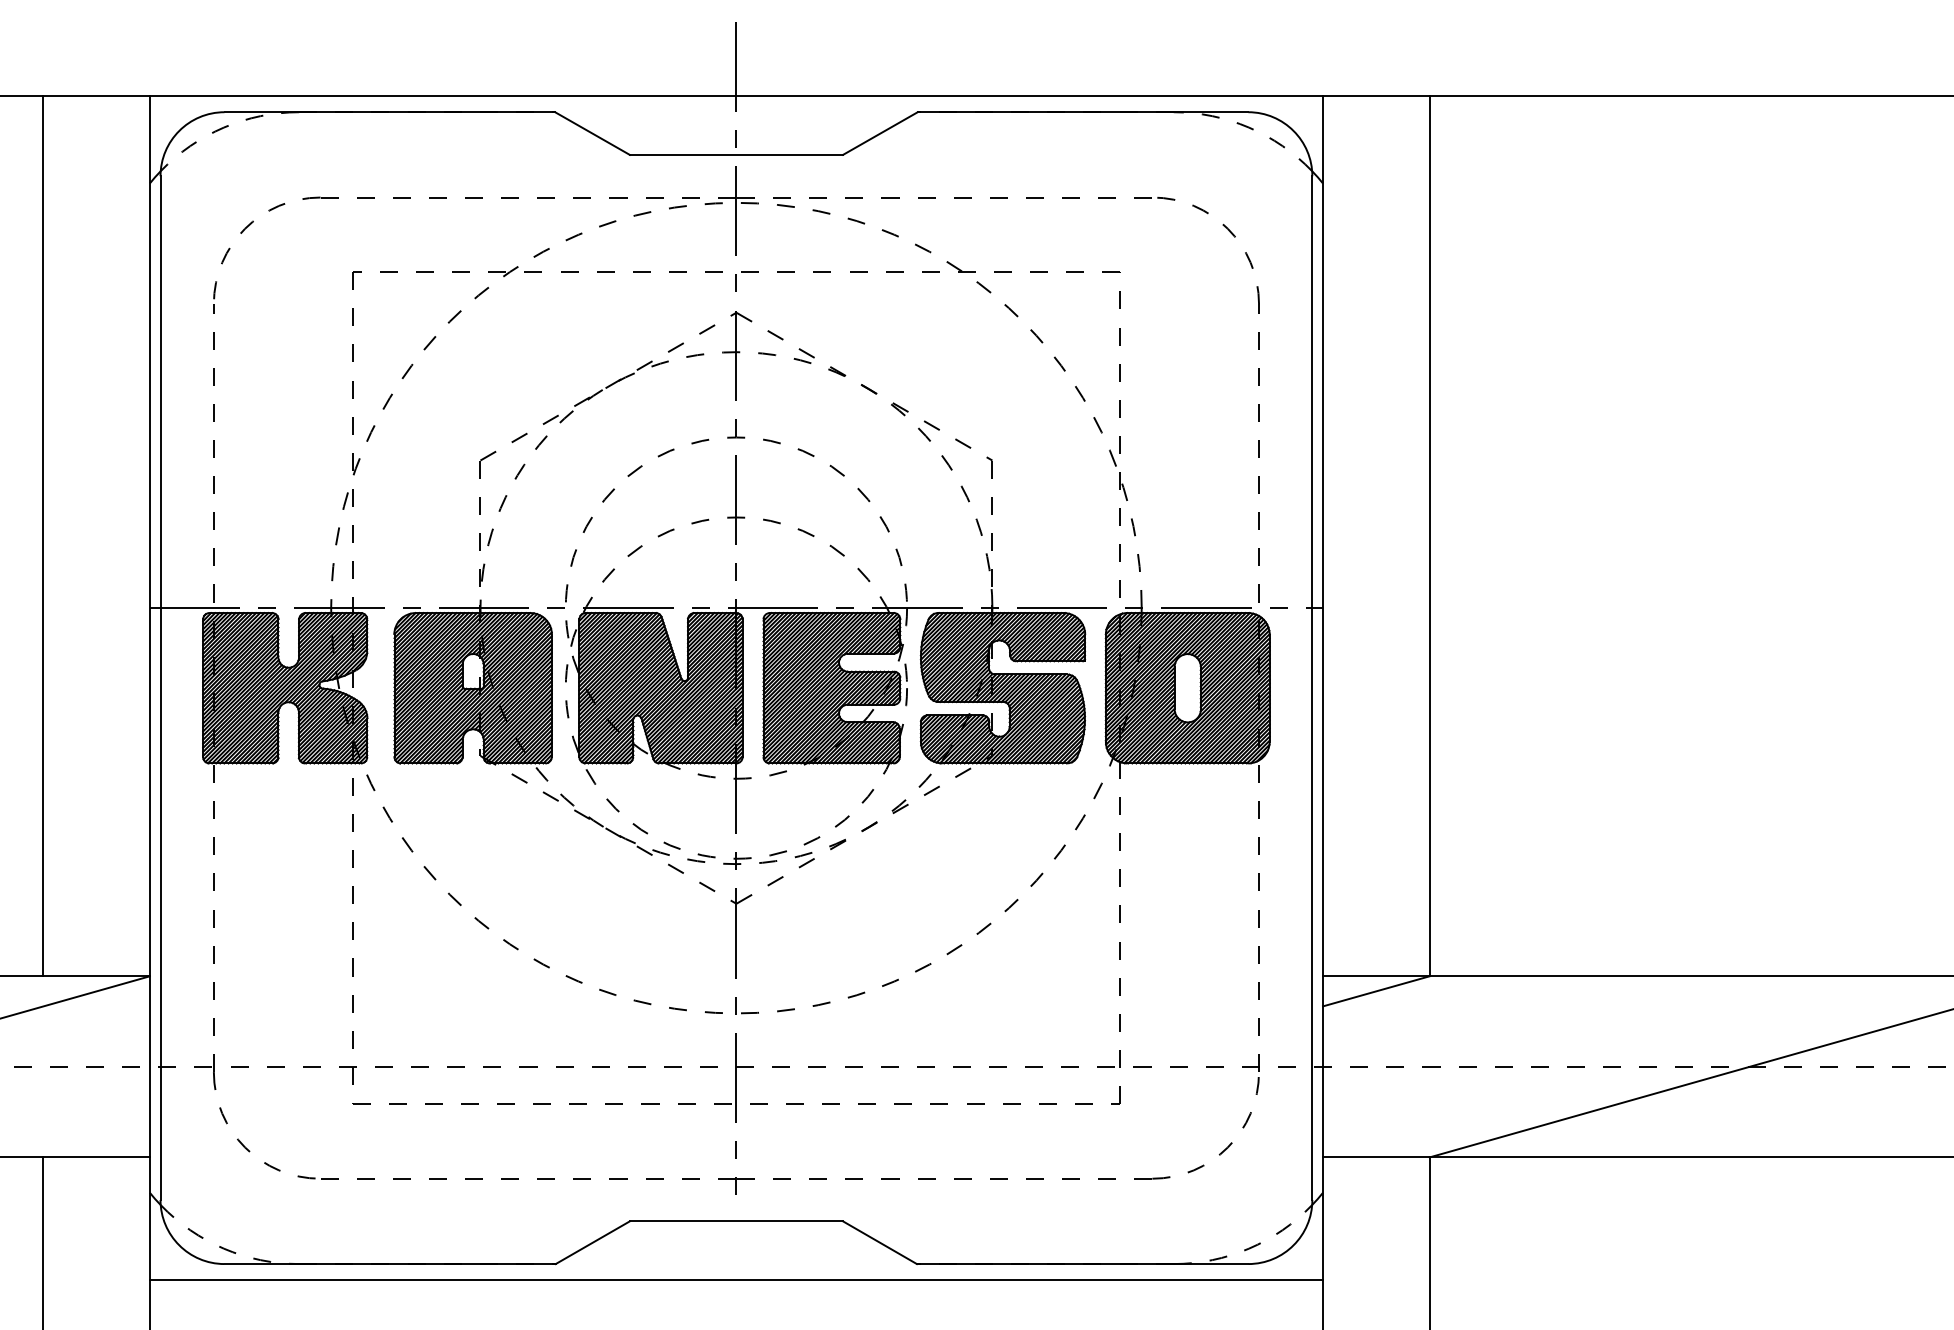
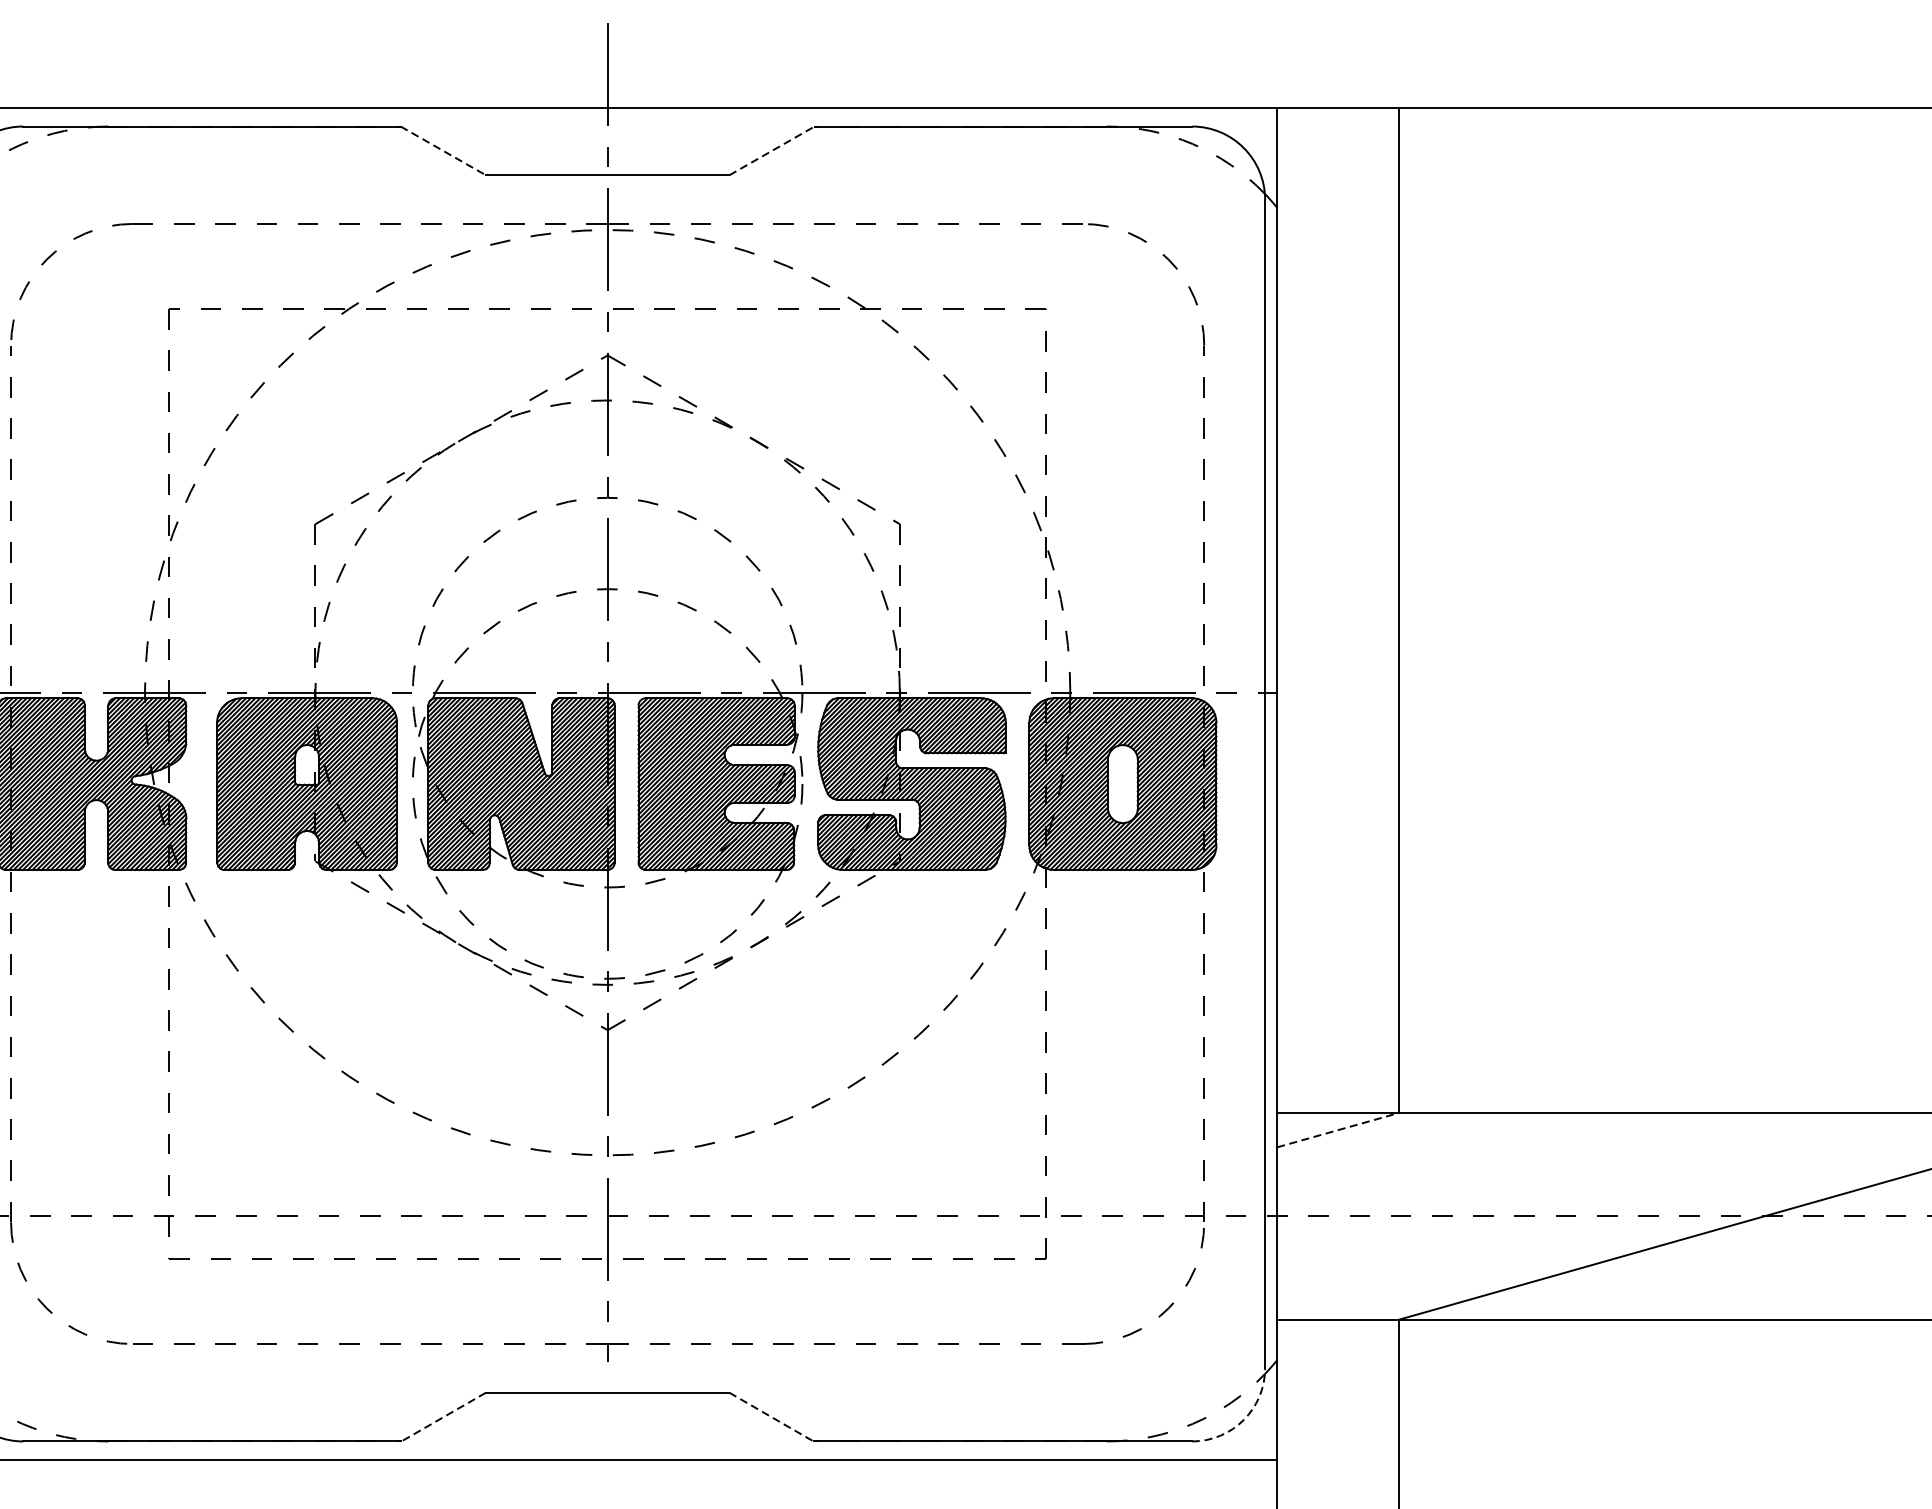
line: (592, 133) -> (443, 150), solid -> dashed
line: (880, 133) -> (772, 150), solid -> dashed
line: (1376, 991) -> (1338, 1130), solid -> dashed
line: (592, 1242) -> (443, 1416), solid -> dashed
line: (880, 1242) -> (772, 1416), solid -> dashed
arc: (1293, 1245) -> (1243, 1420), solid -> dashed

